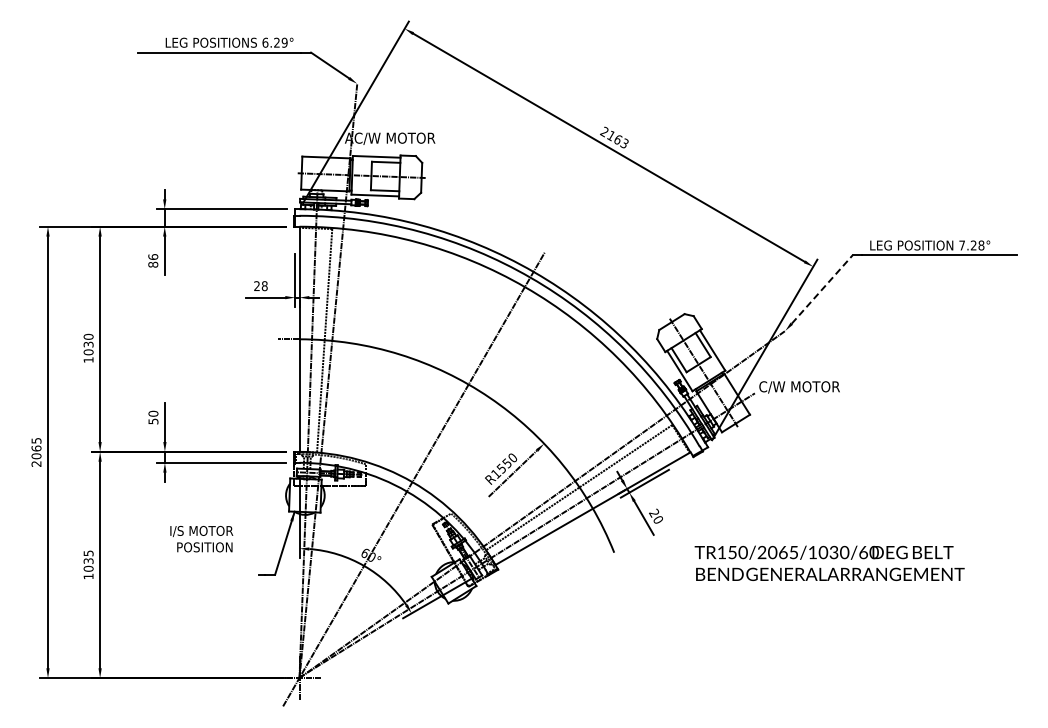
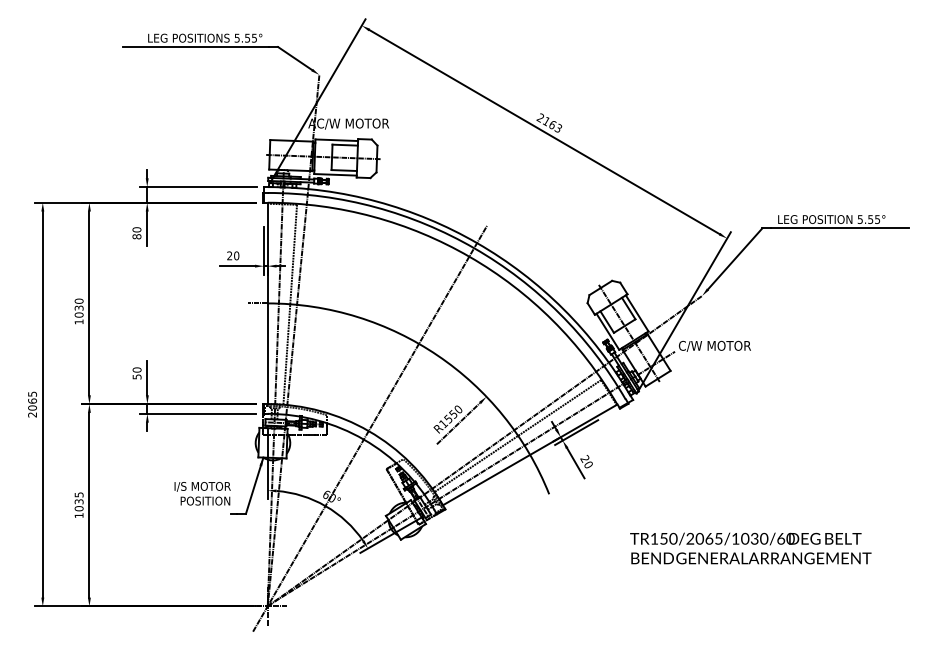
text: (274, 42) -> (245, 37), 6.29° -> 5.55°
text: (971, 245) -> (868, 219), 7.28° -> 5.55°
text: (152, 256) -> (136, 229), 86 -> 80
text: (264, 285) -> (236, 255), 28 -> 20
line: (822, 289) -> (735, 258), dashed -> solid
text: (201, 539) -> (202, 494), moved
text: (829, 562) -> (750, 547), moved

